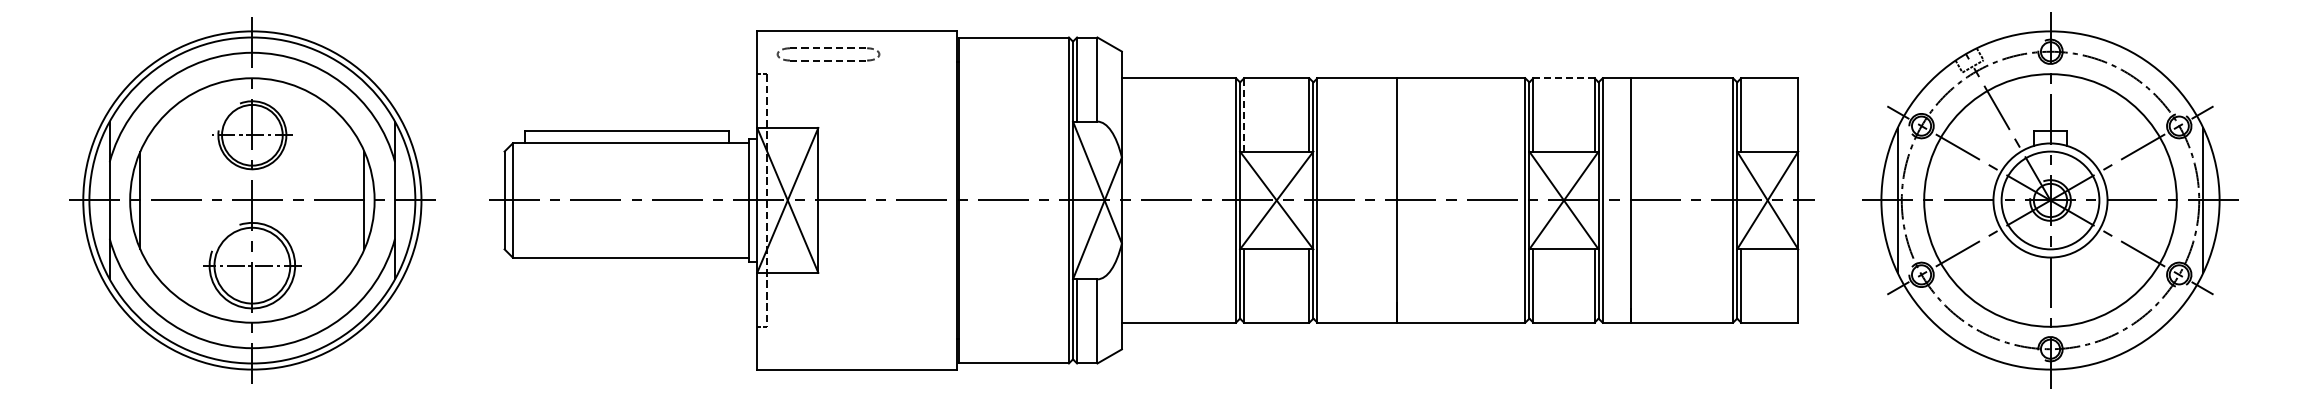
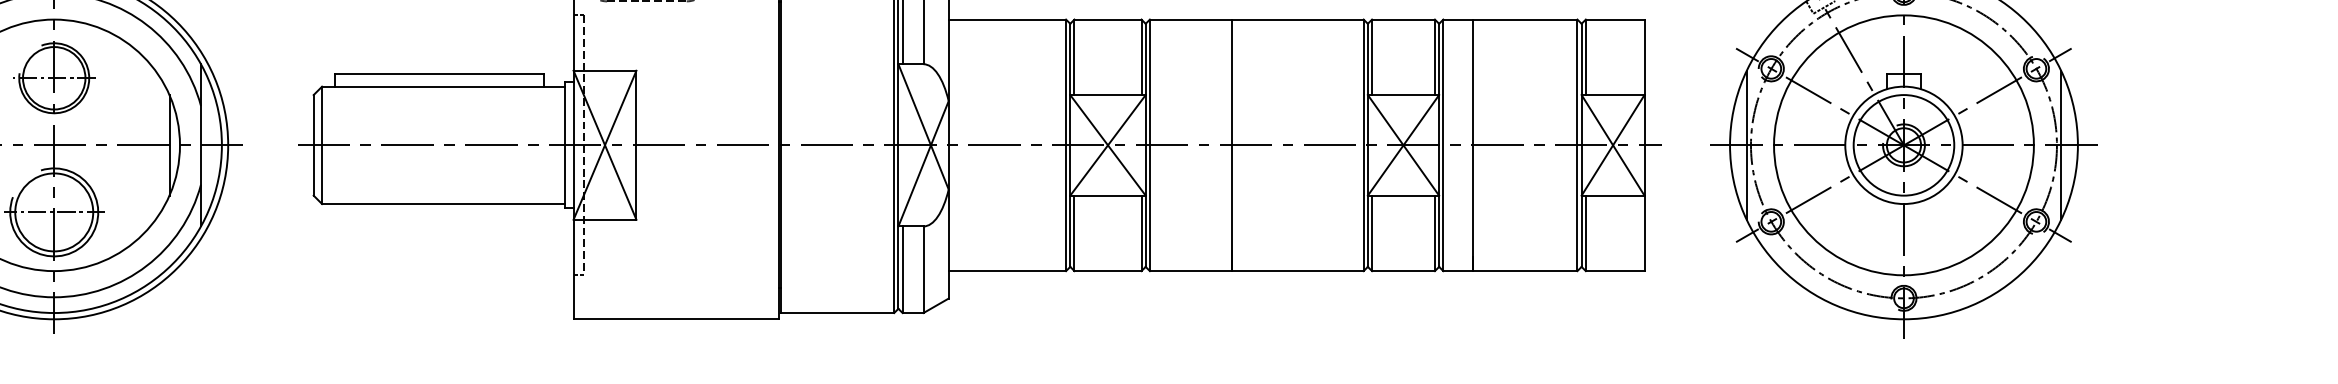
line: (1564, 78) -> (1404, 19), dashed -> solid
line: (1244, 114) -> (1074, 56), dashed -> solid

